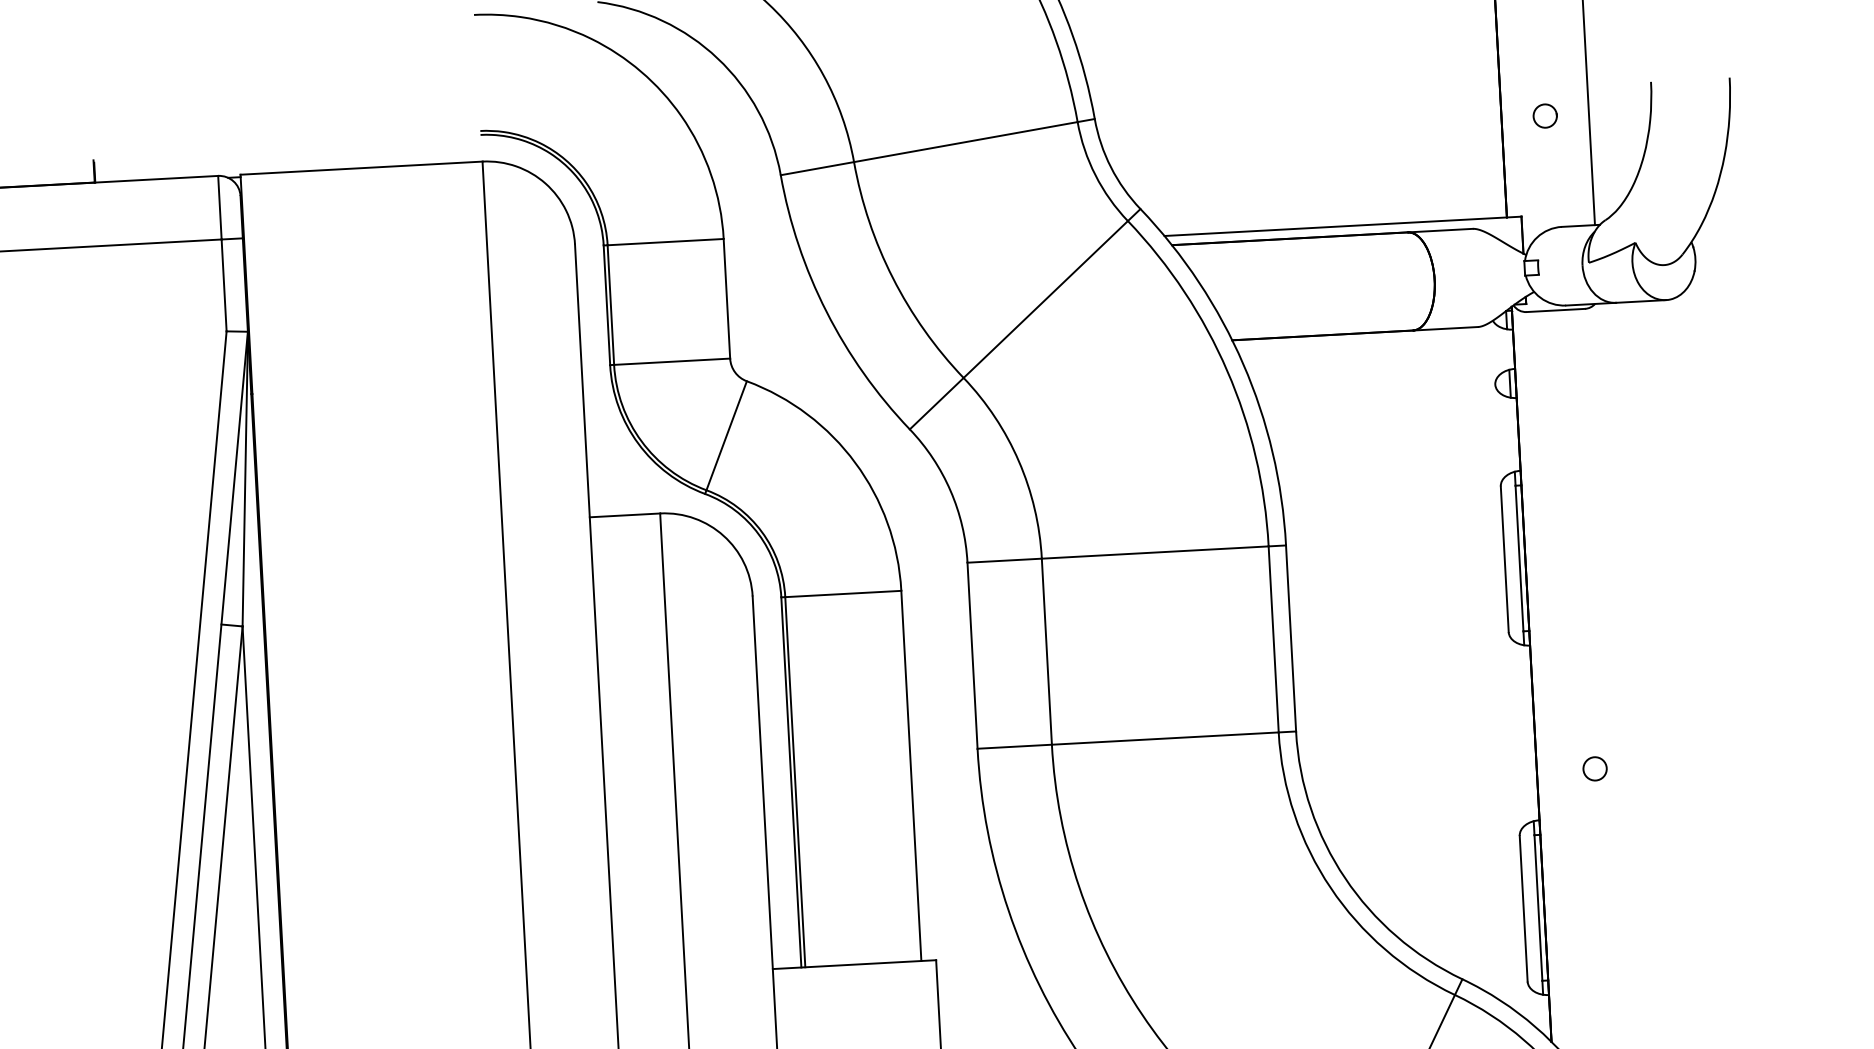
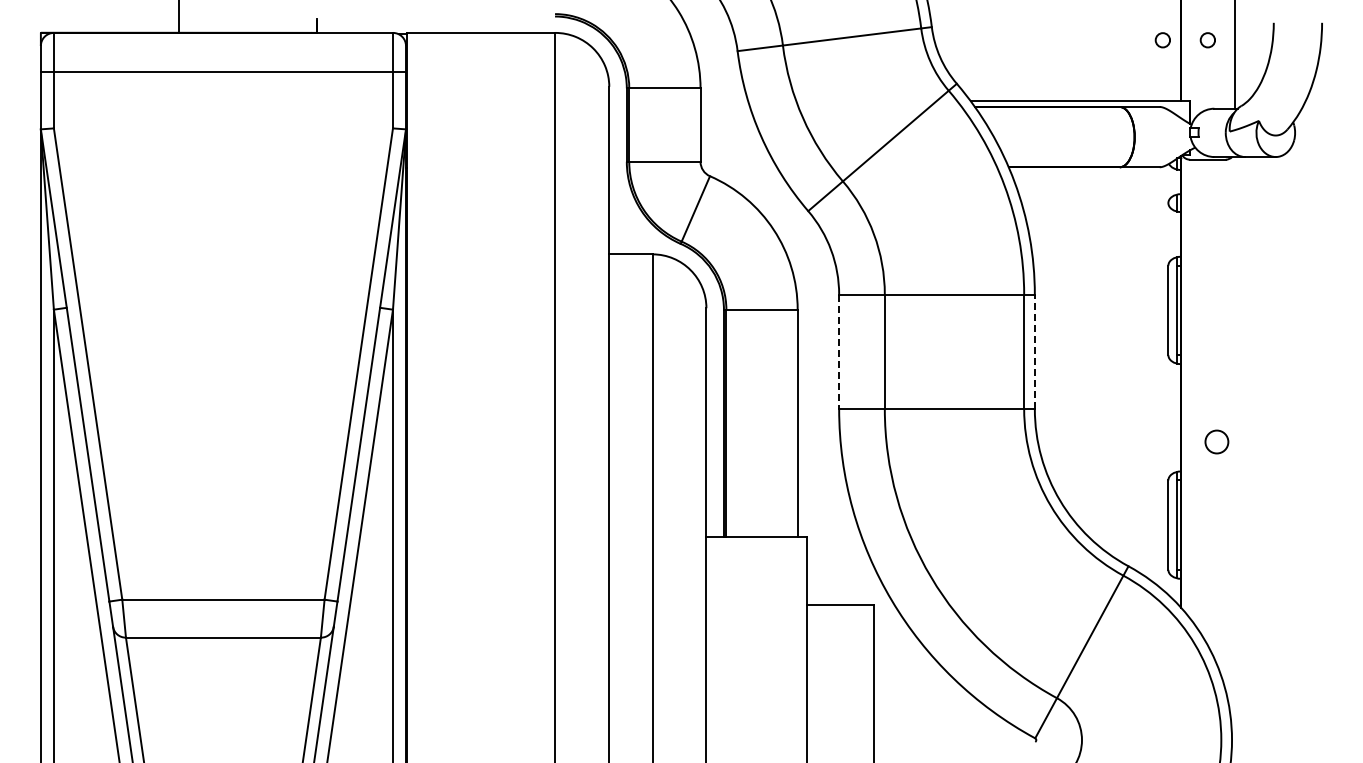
circle: (1471, 120) -> (1162, 40), added
line: (1290, 637) -> (1034, 351), solid -> dashed
line: (973, 656) -> (839, 352), solid -> dashed
circle: (1594, 768) -> (1216, 441), size x1.6

